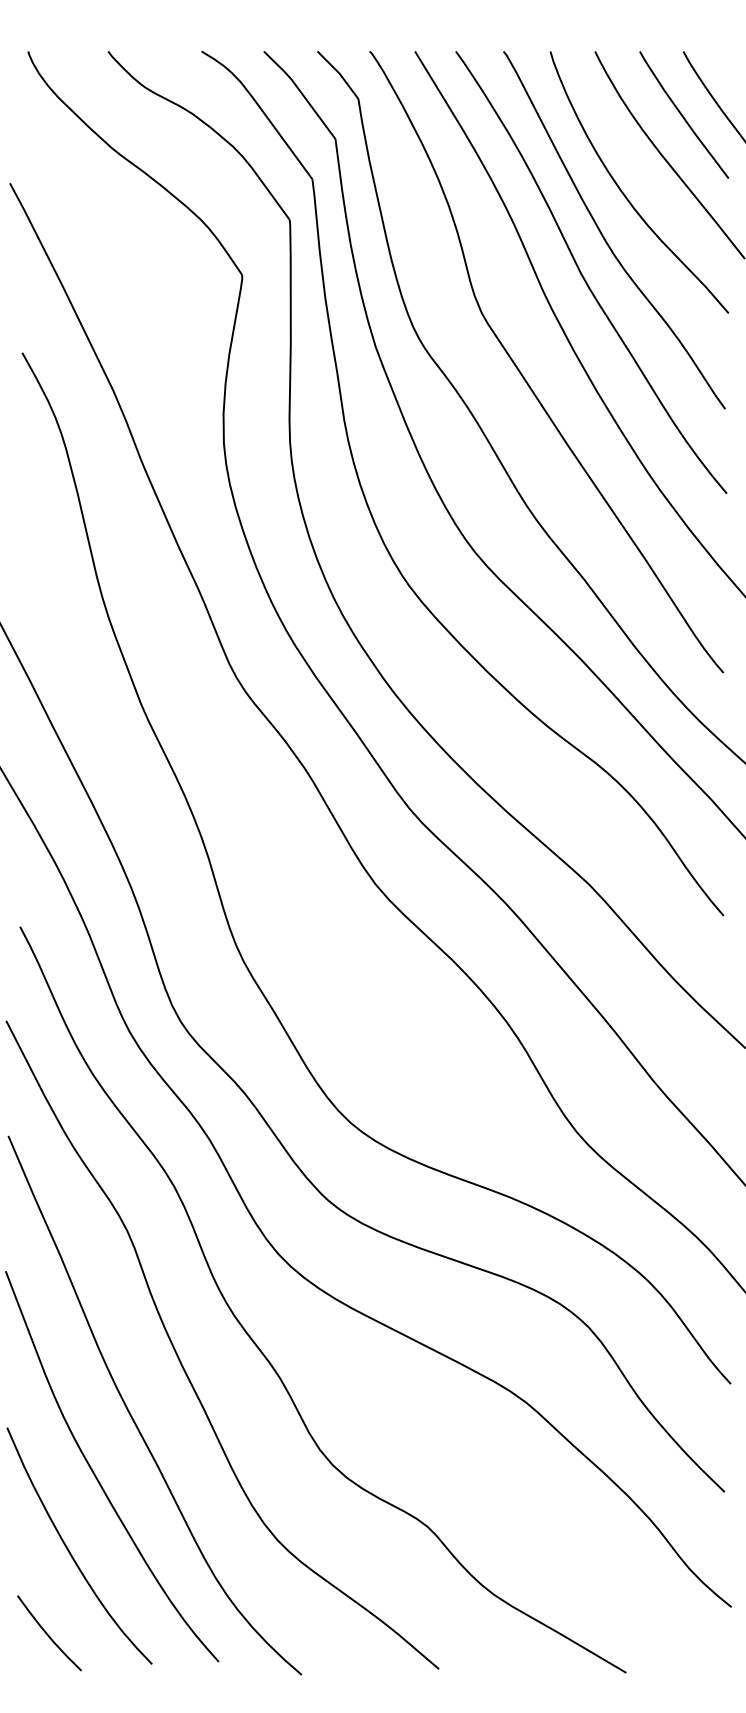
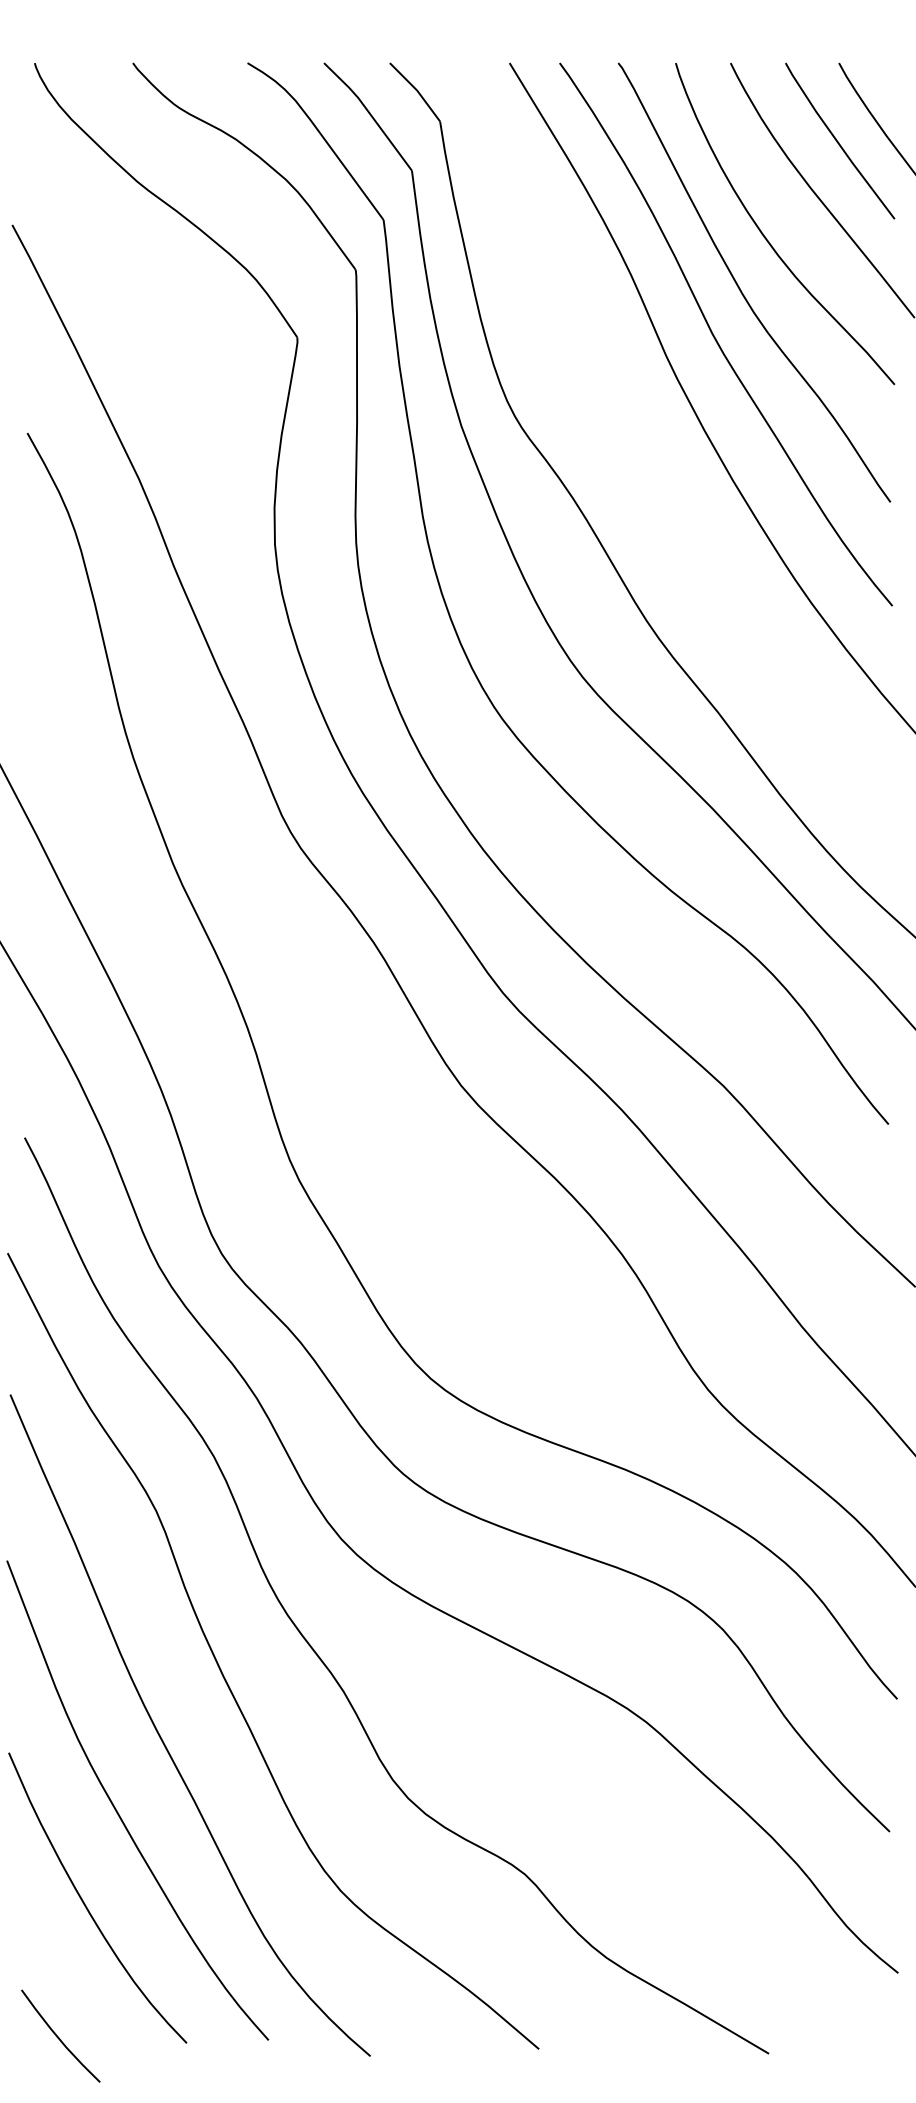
curve: (524, 376) -> (643, 462), removed
curve: (47, 1633) -> (58, 2036), moved

